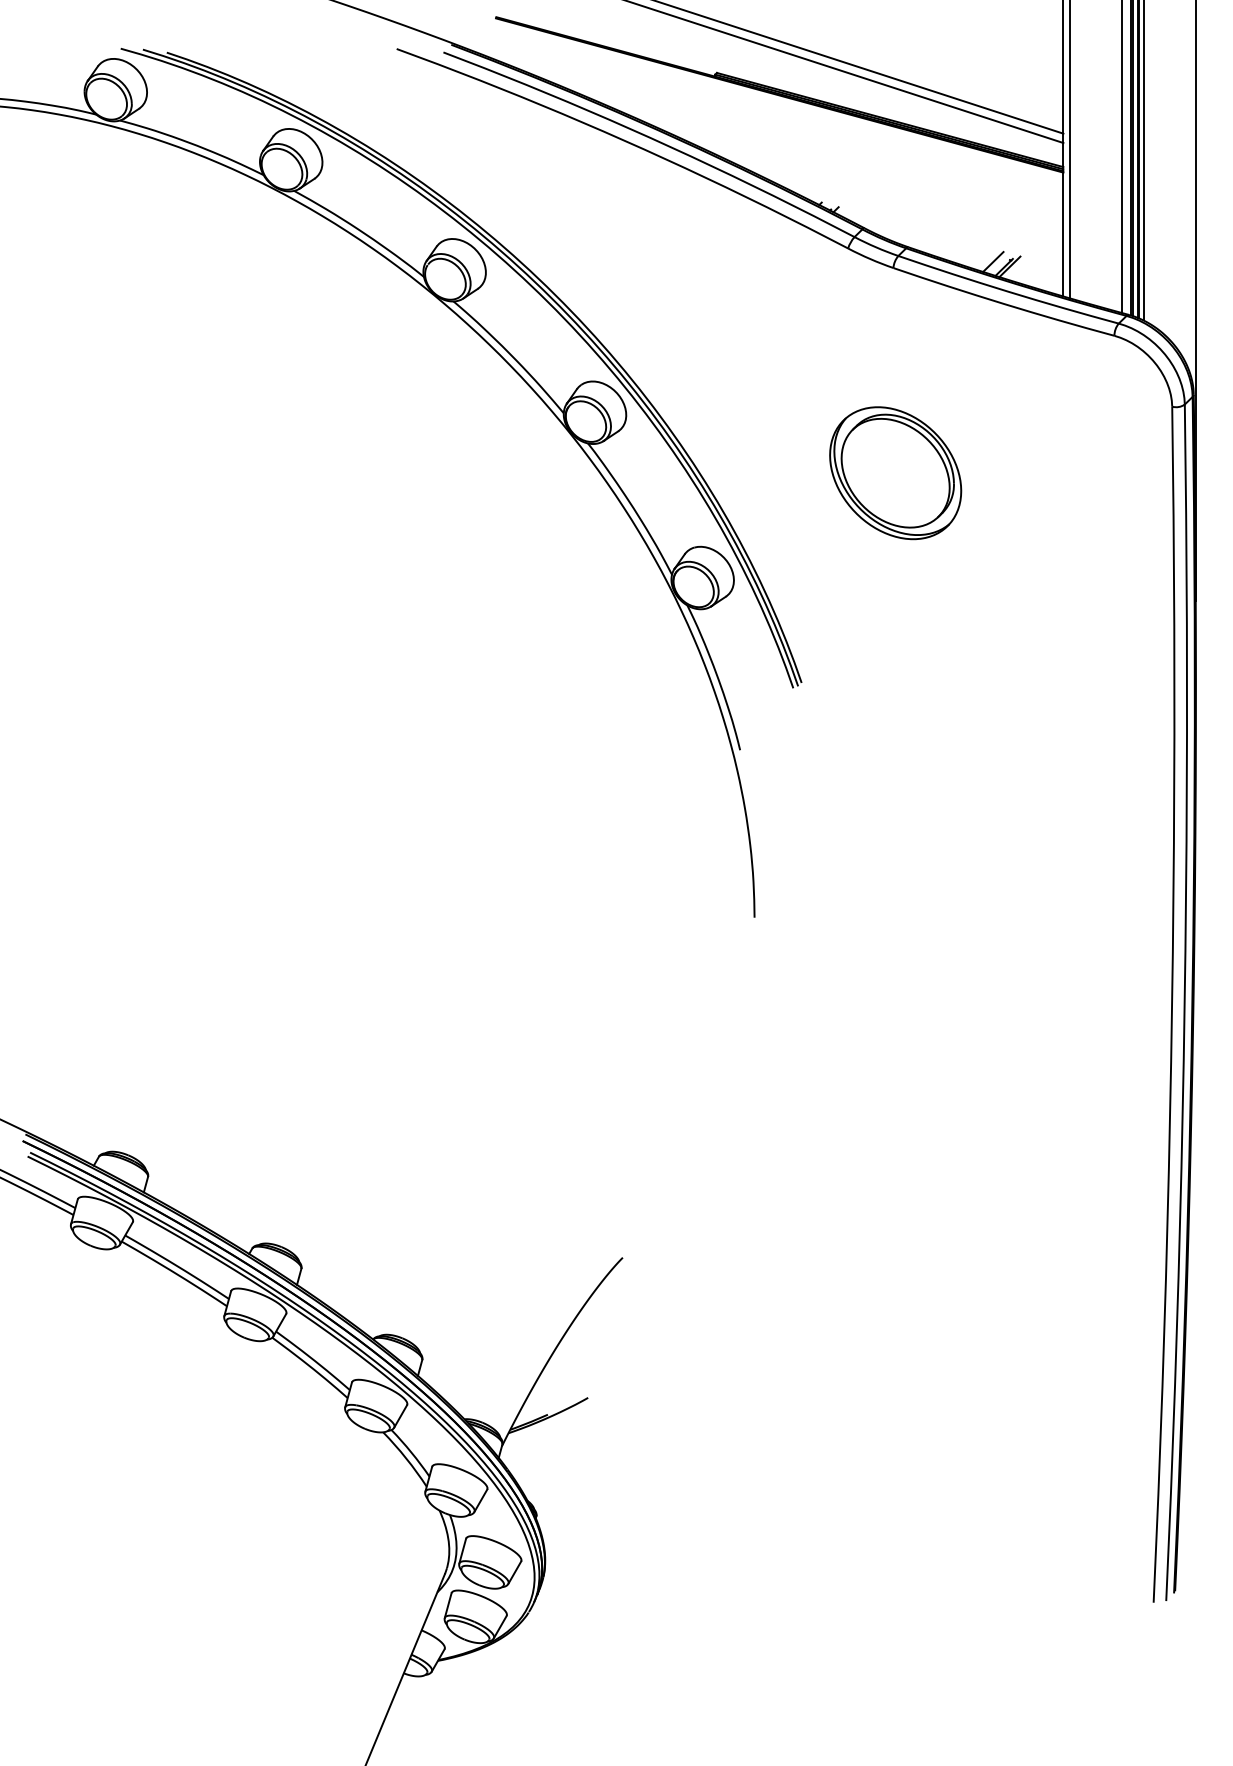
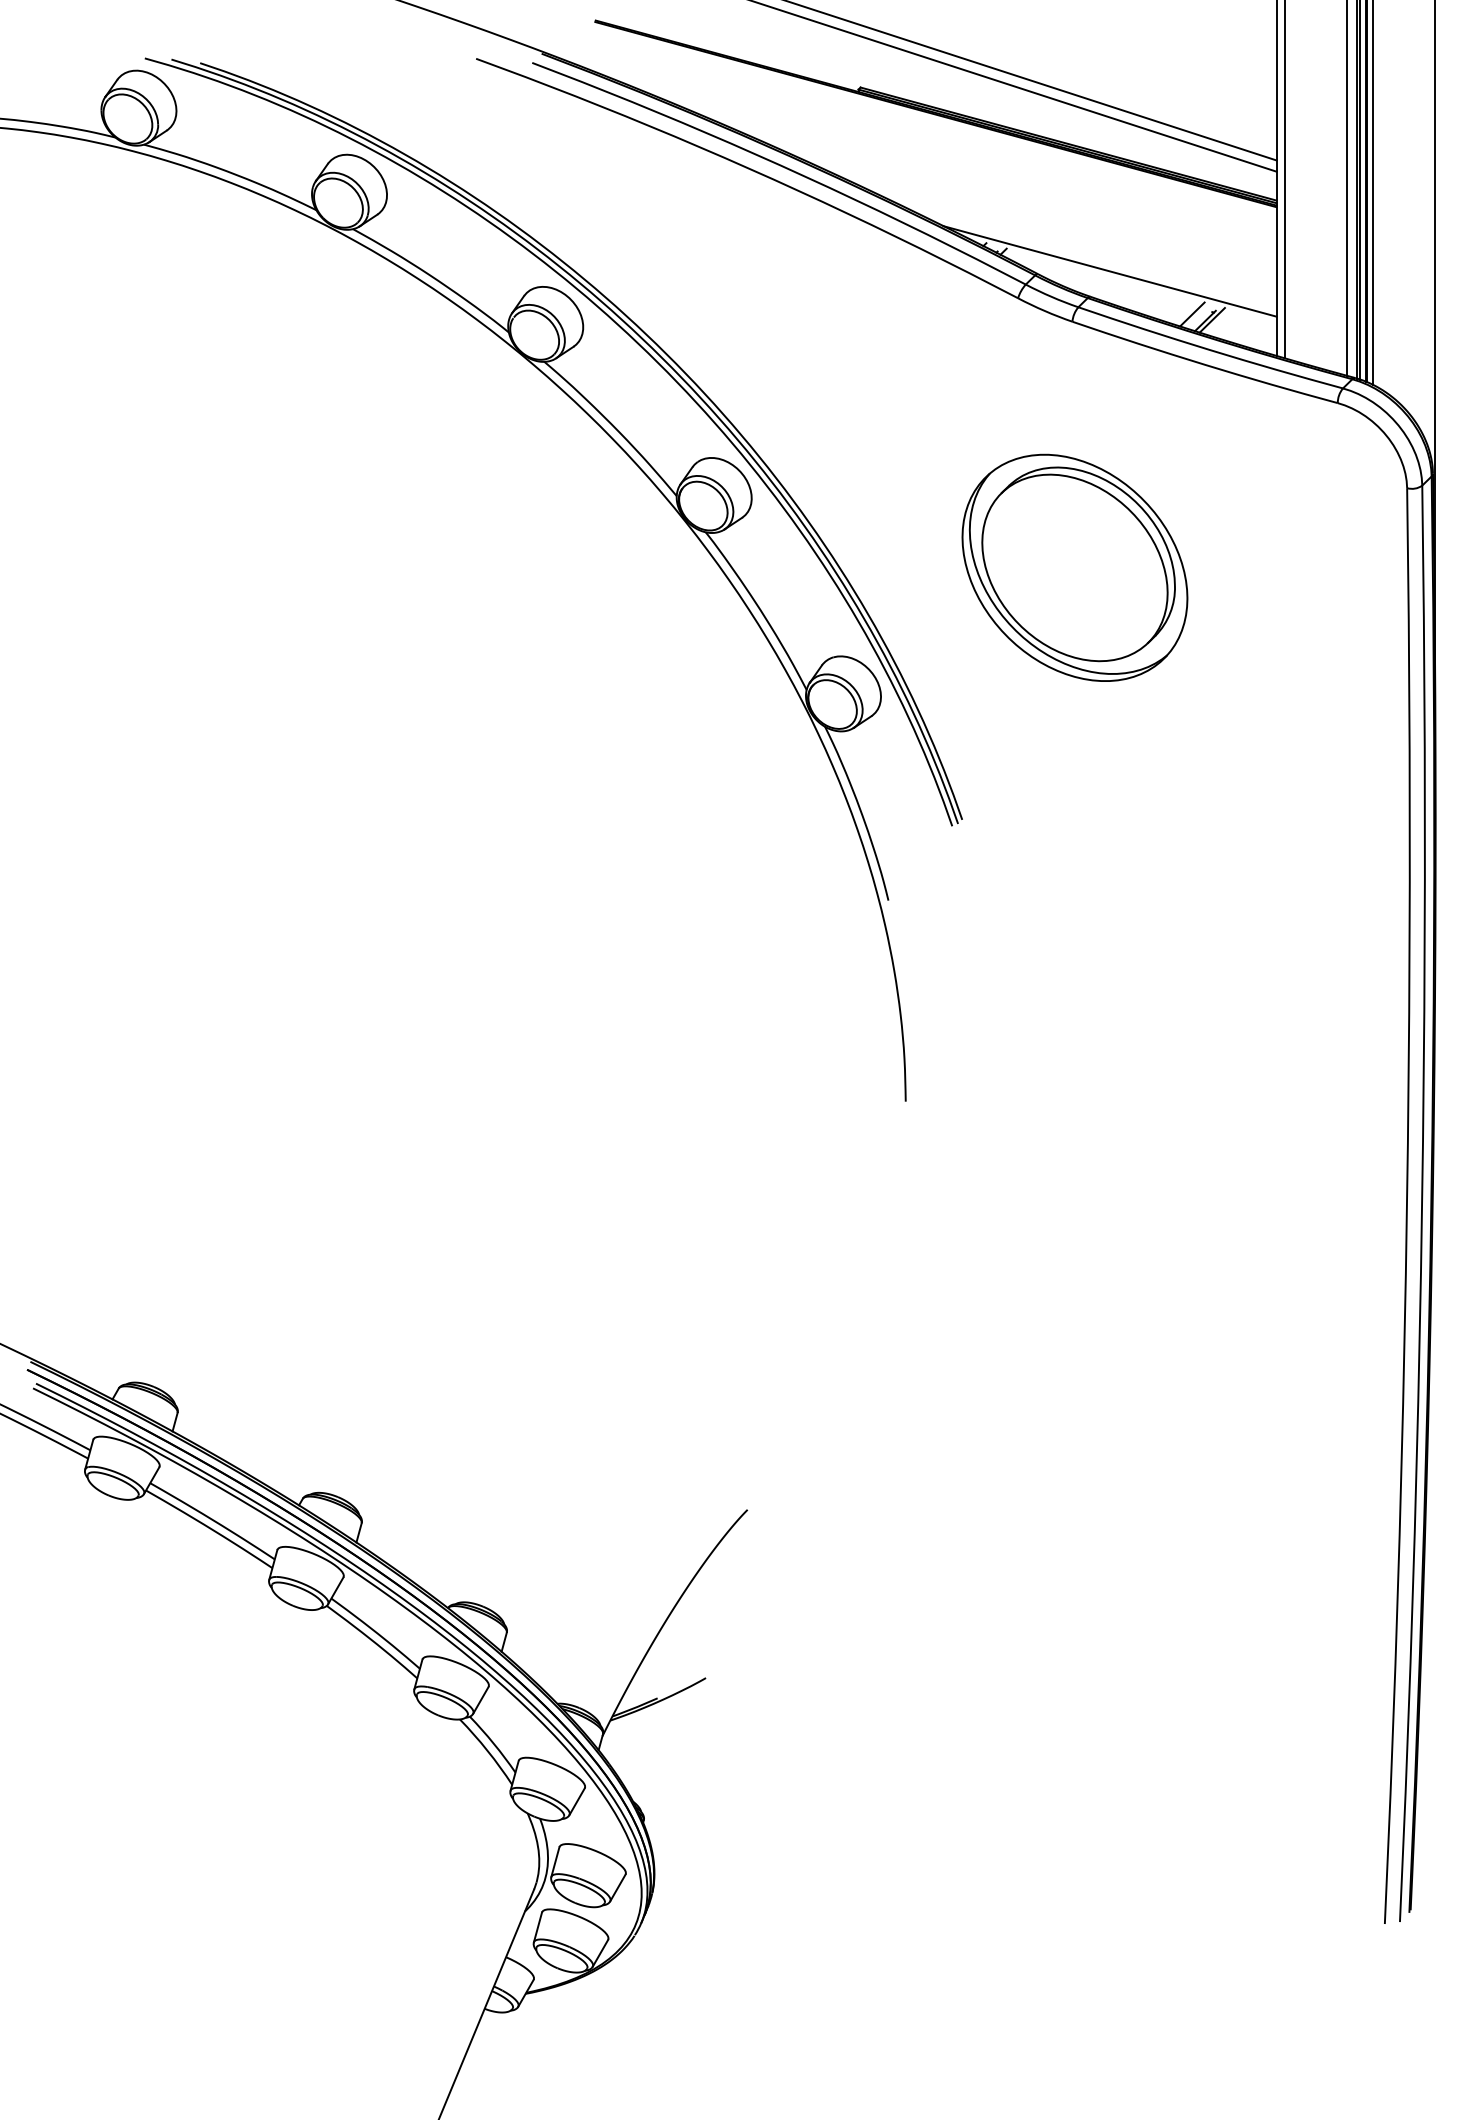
line: (924, 225) -> (1109, 270), added
part: (895, 473) -> (1074, 568), size x1.43

